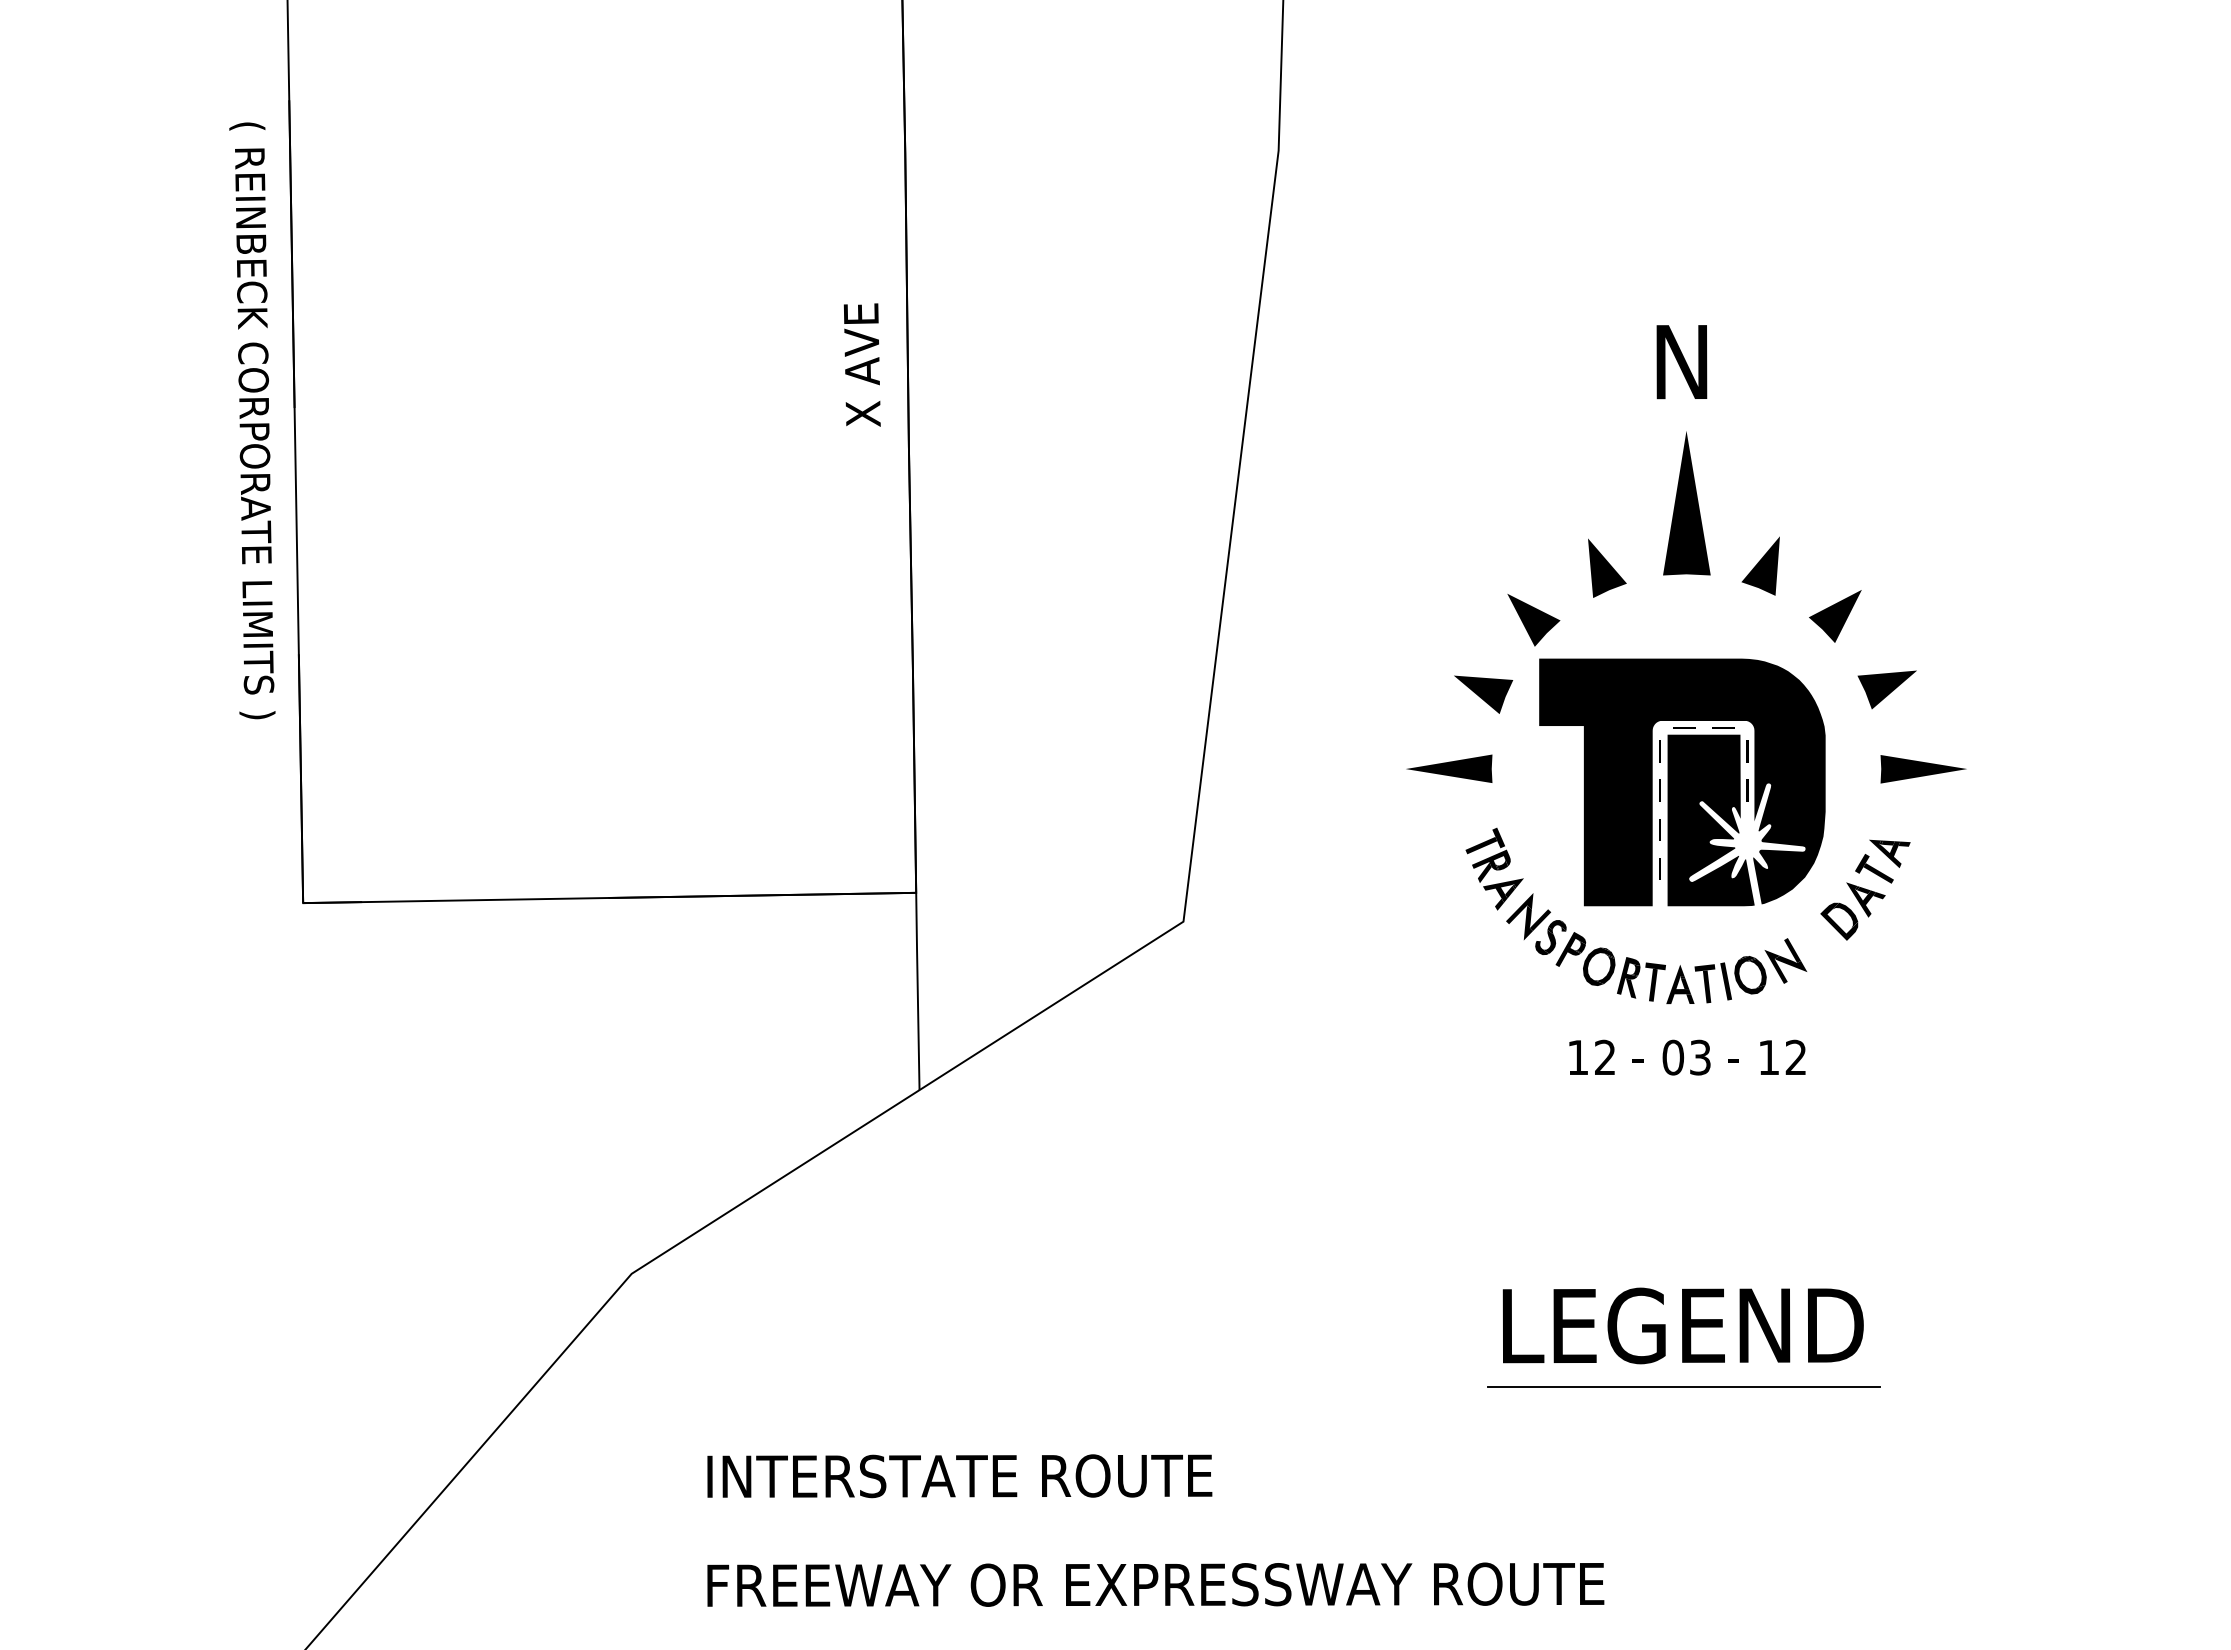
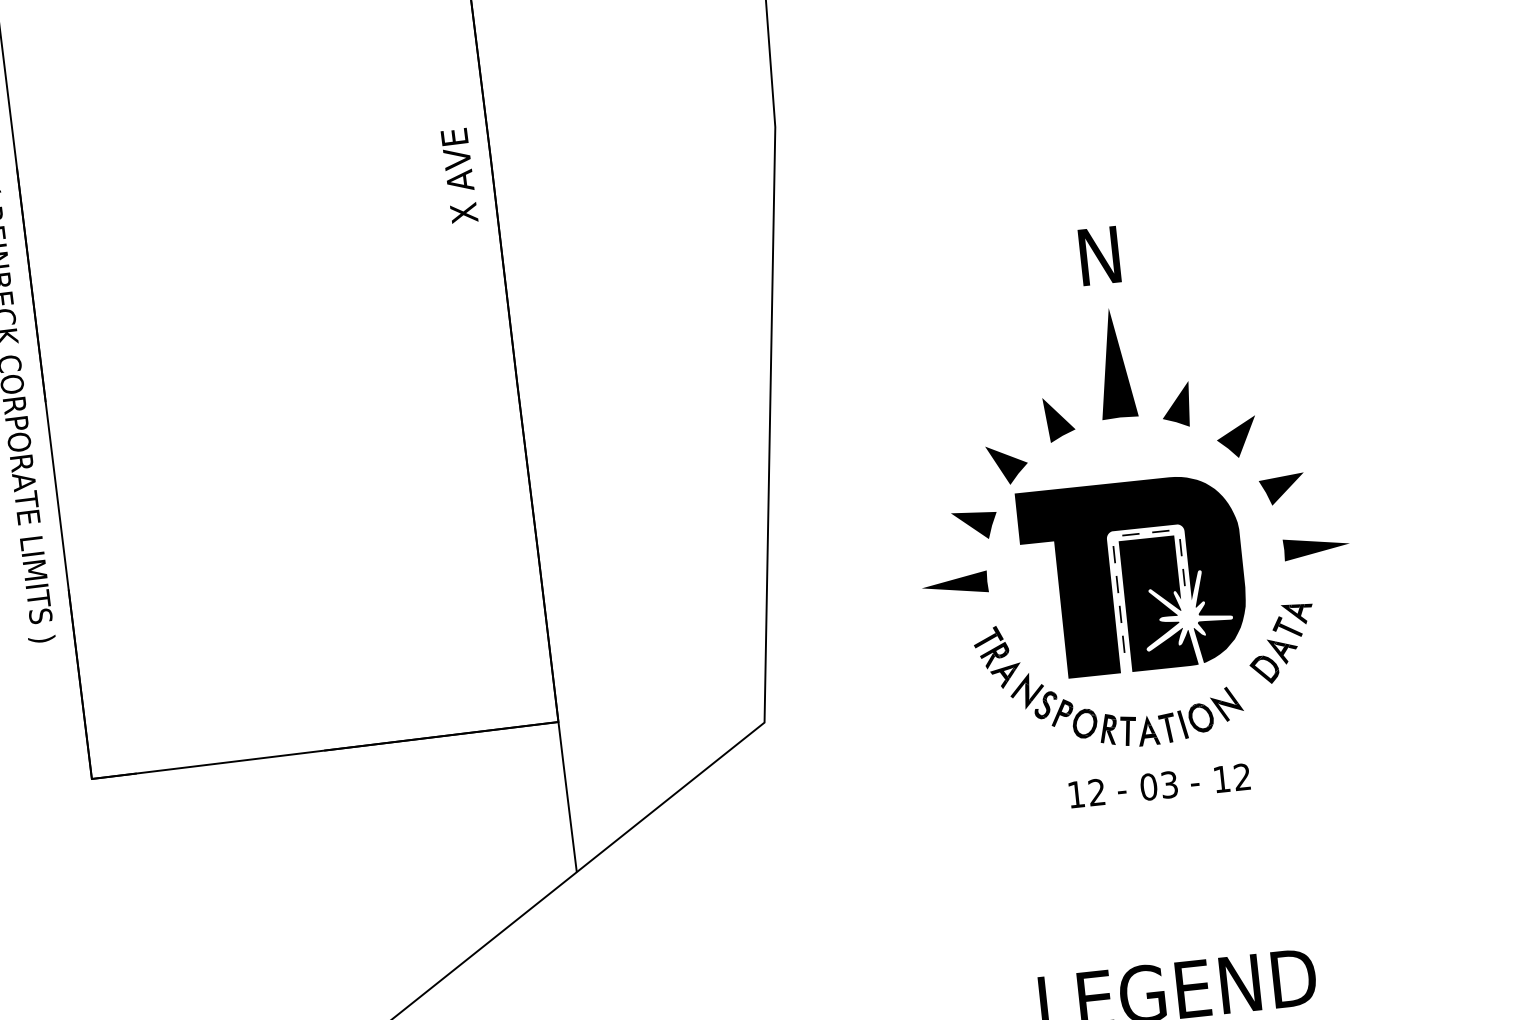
text: (861, 364) -> (458, 175), moved

